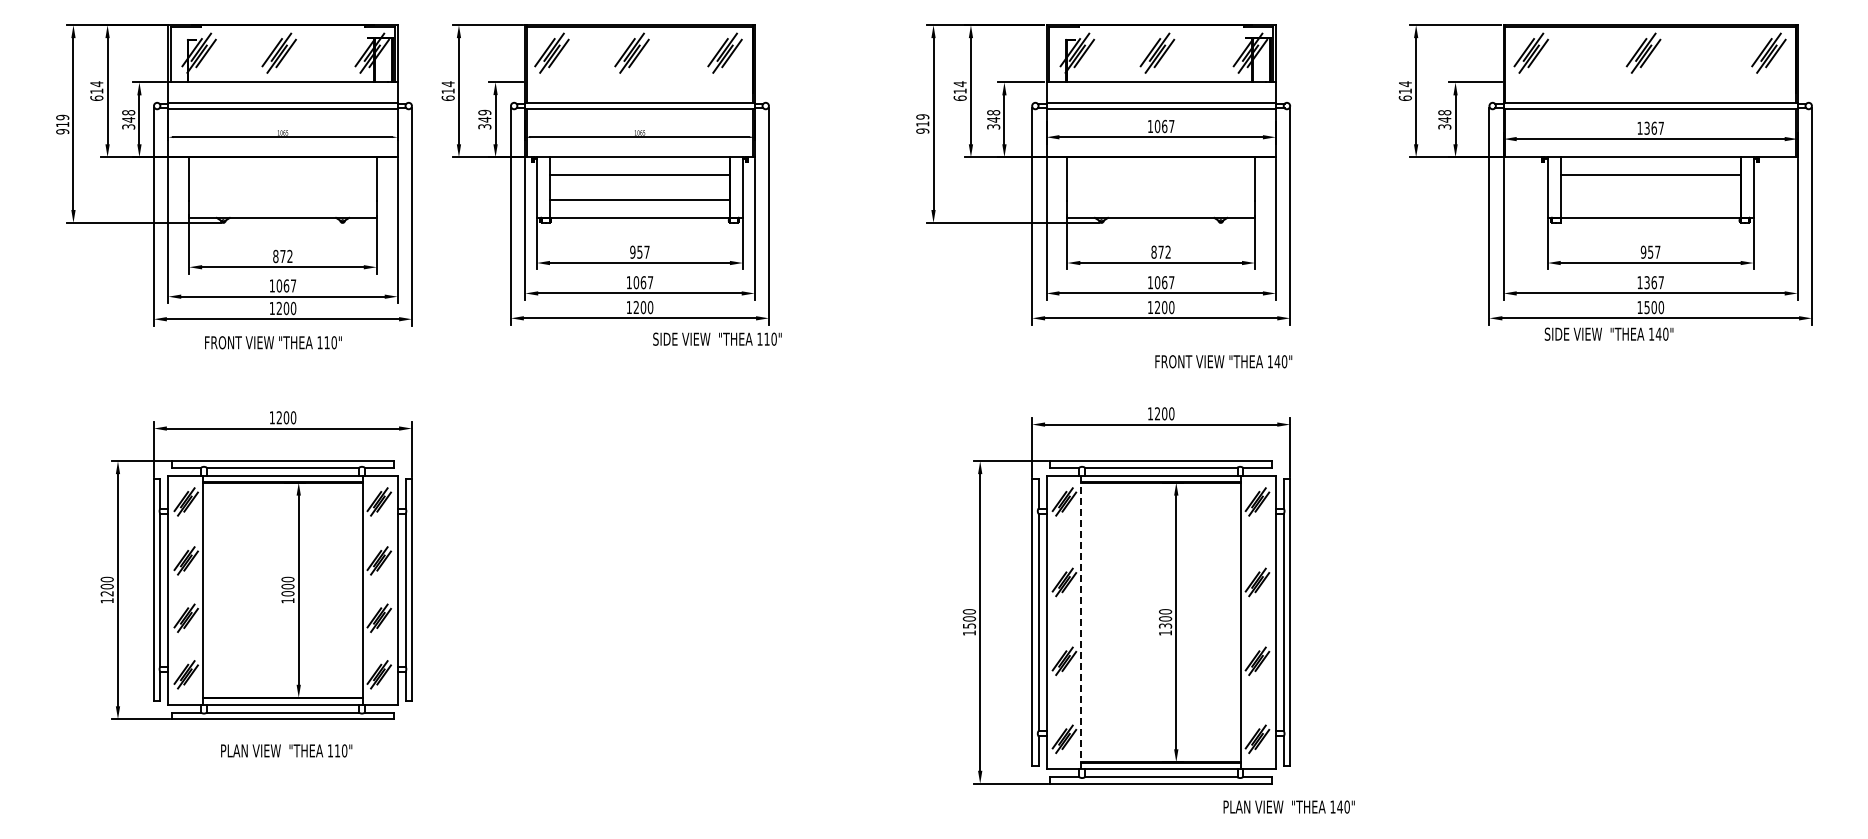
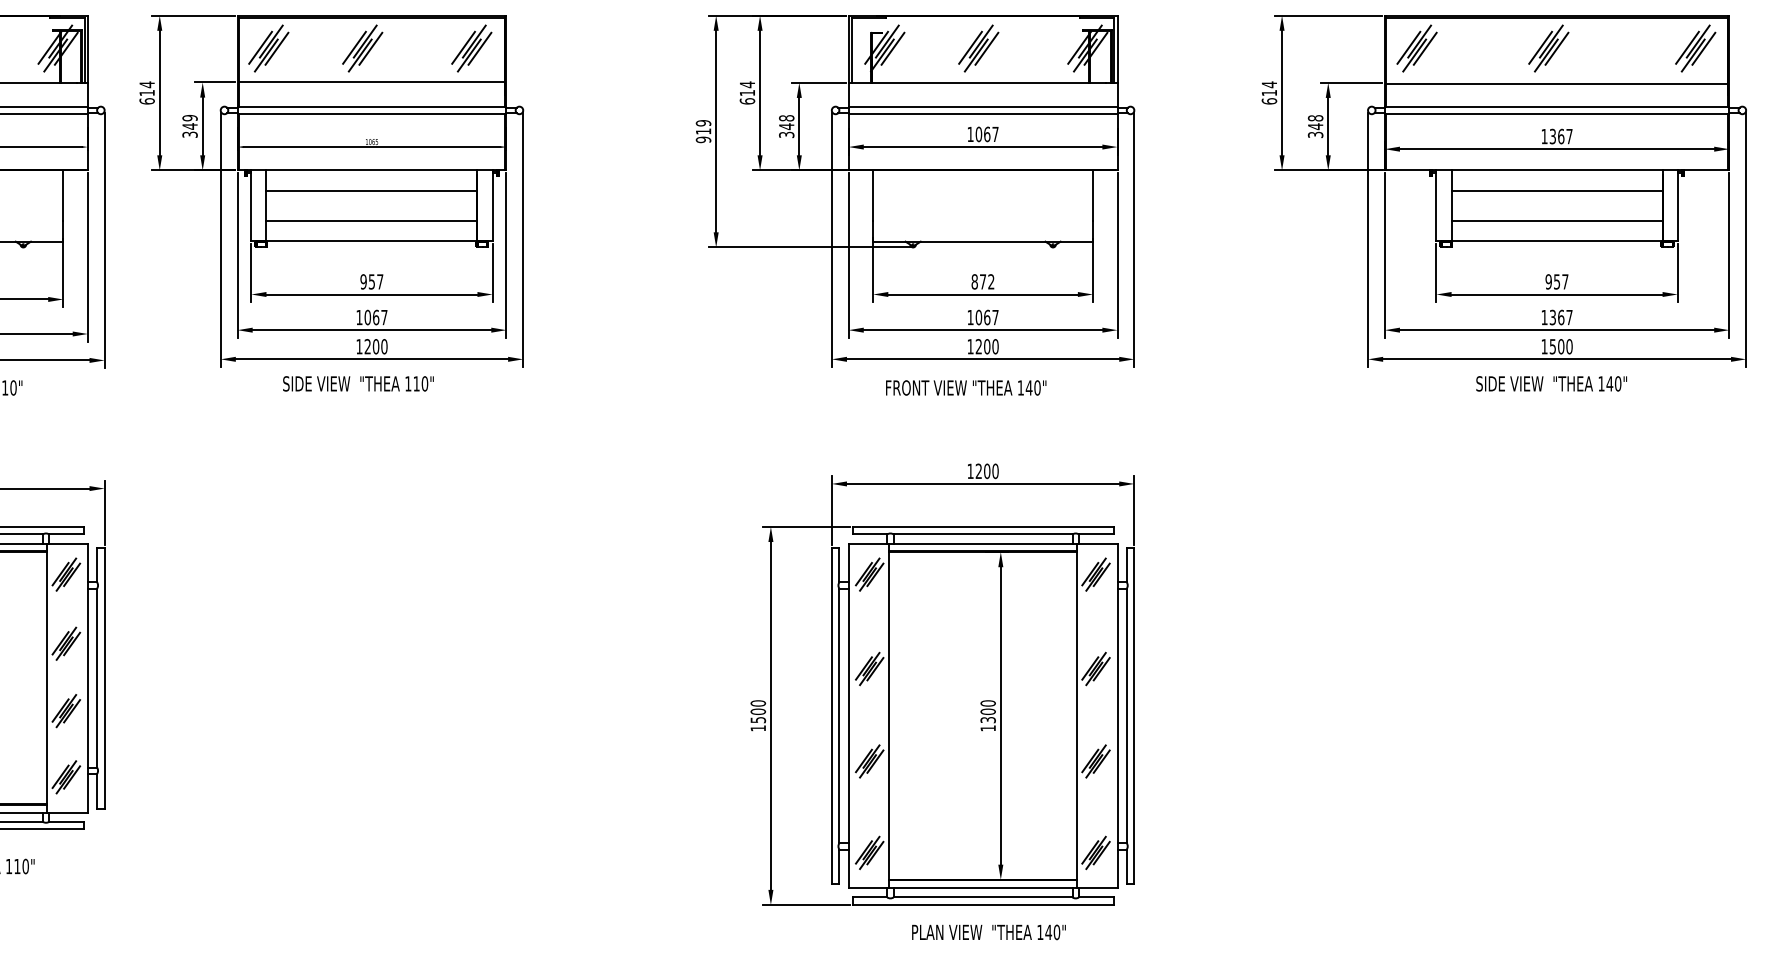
line: (639, 82) -> (371, 82), added
line: (1650, 83) -> (1556, 84), added
line: (1650, 200) -> (1556, 221), added
text: (1608, 333) -> (1550, 383), moved
text: (717, 338) -> (358, 383), moved
text: (1223, 361) -> (965, 387), moved
line: (1081, 622) -> (889, 715), dashed -> solid
text: (1288, 806) -> (988, 931), moved

